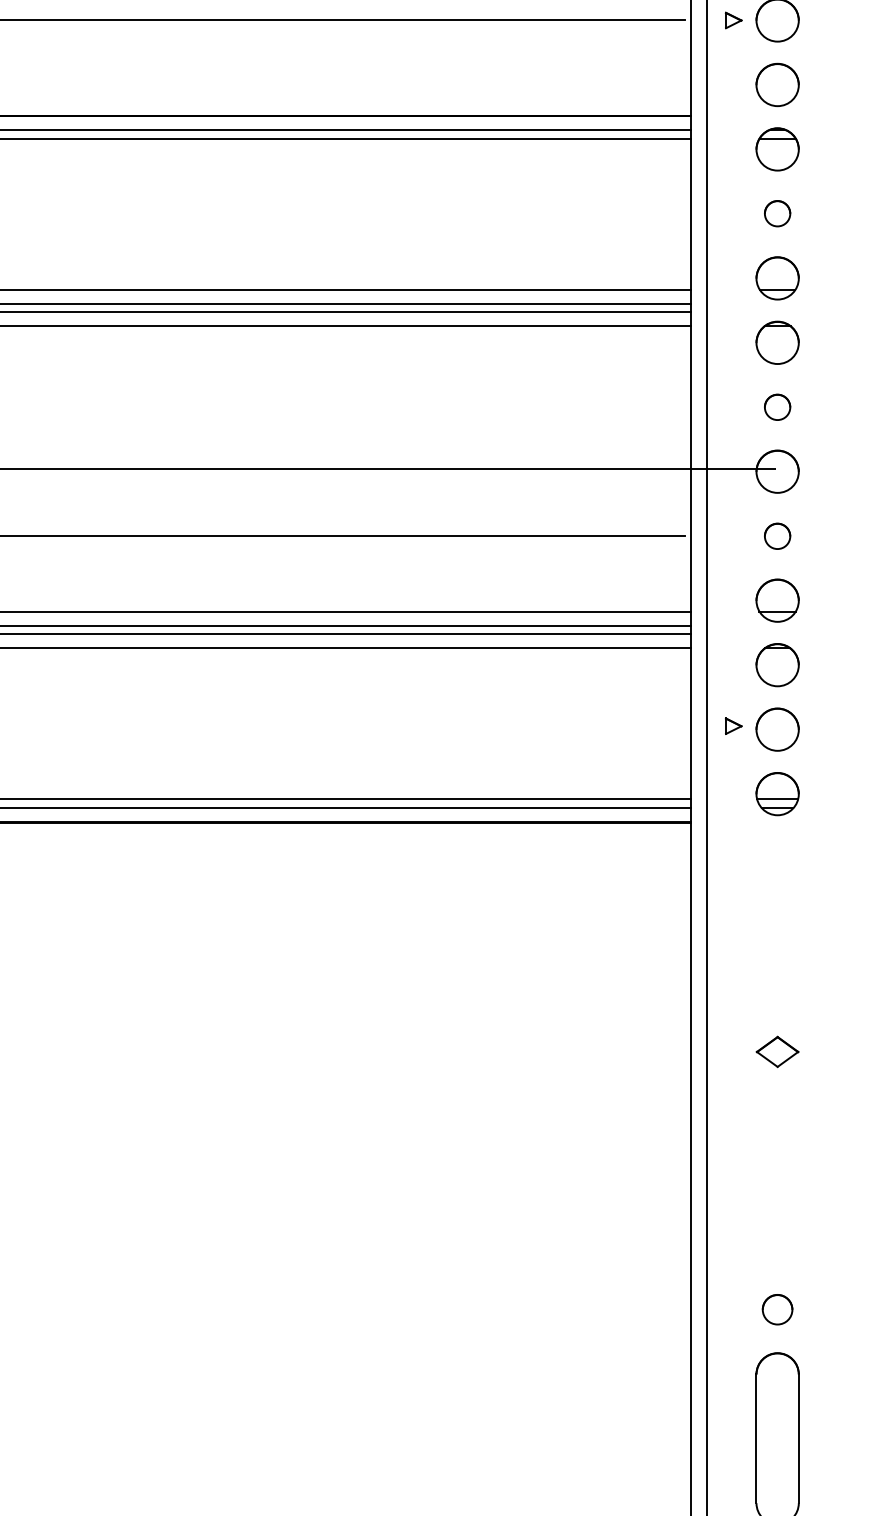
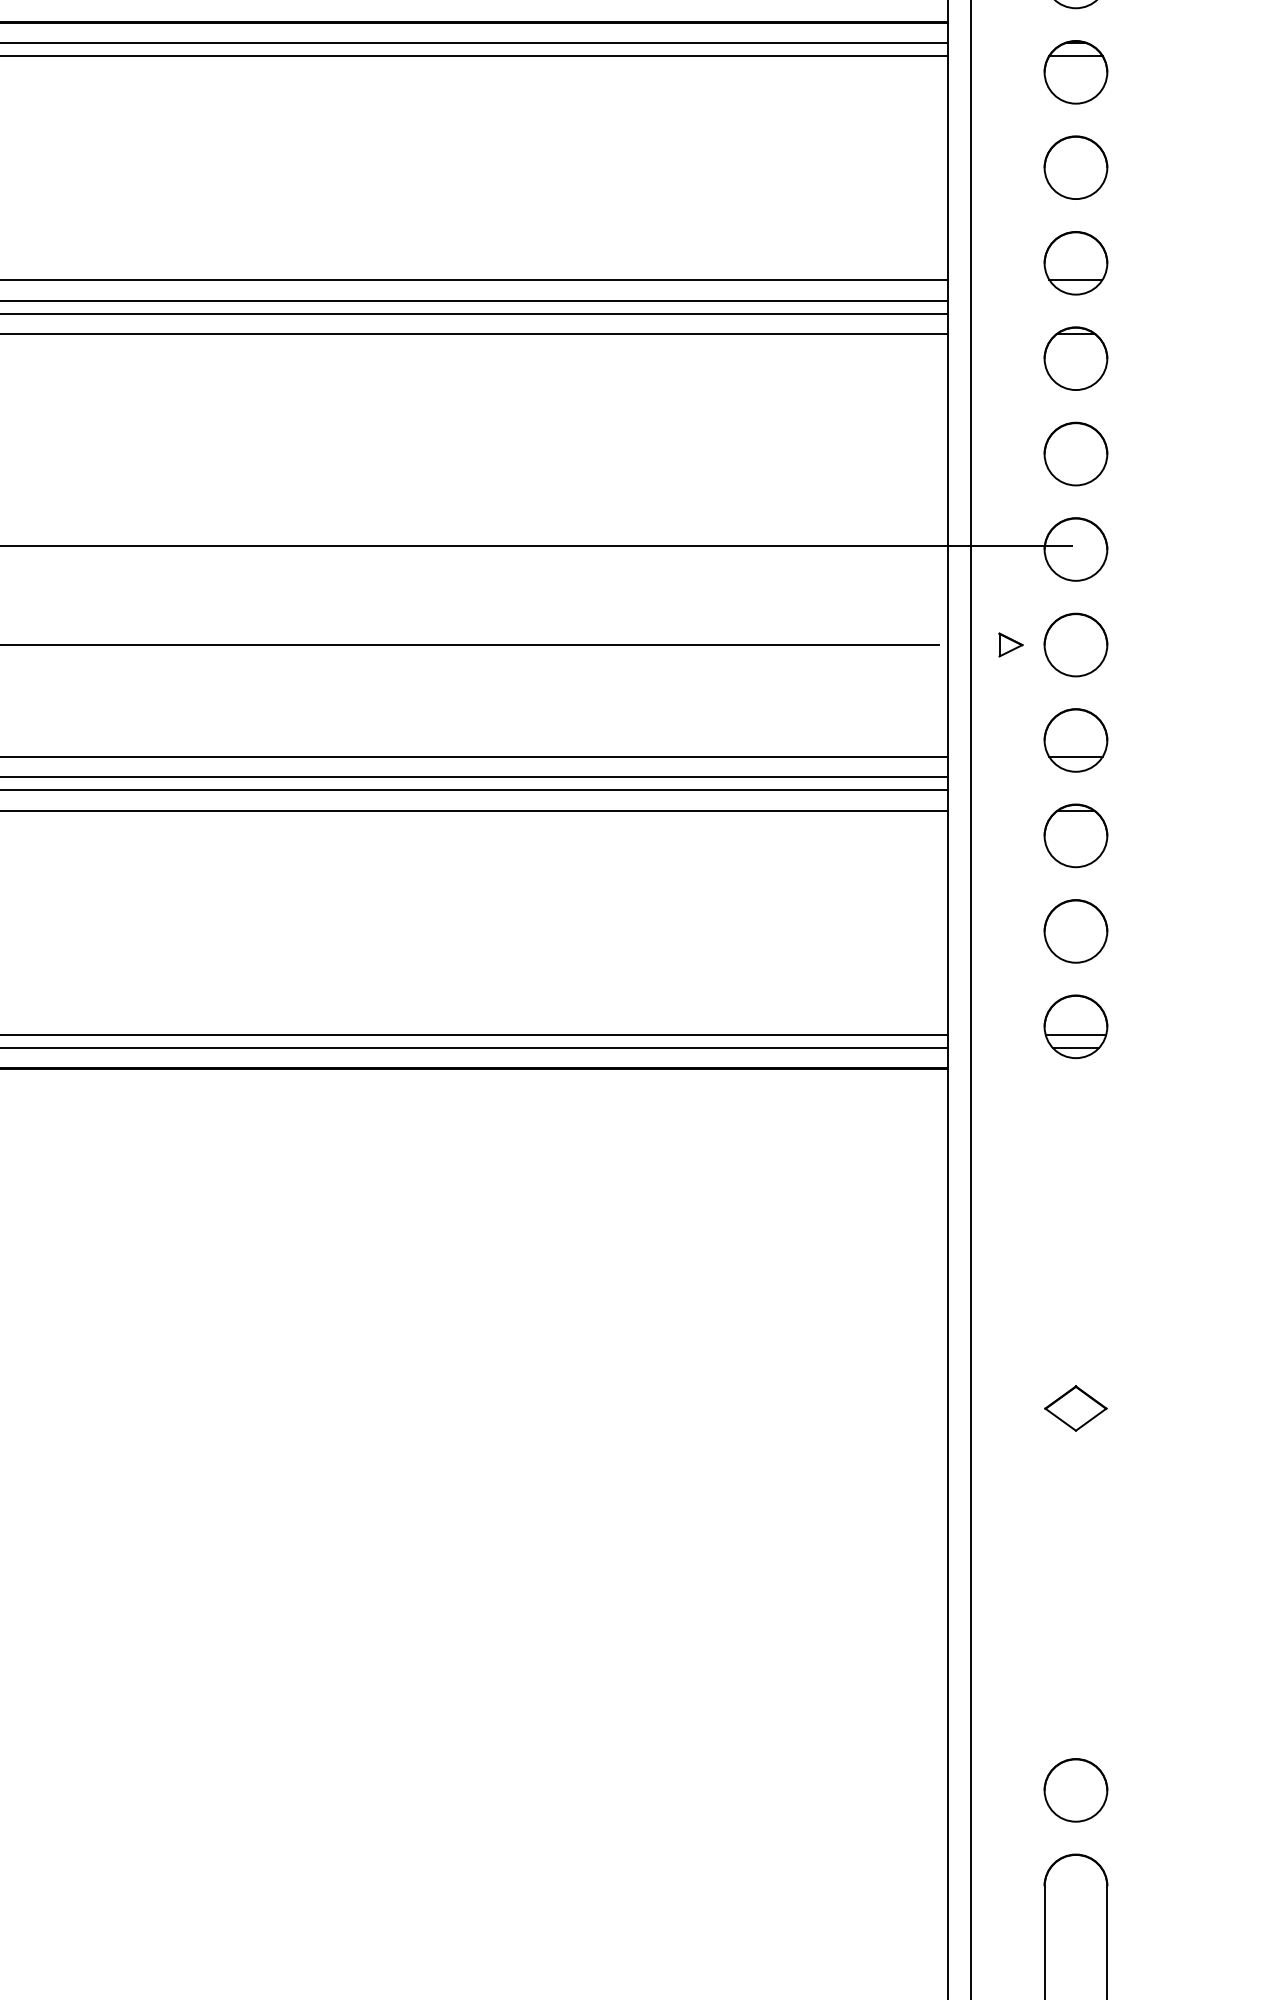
circle: (777, 213) -> (1075, 167), size x1.67
circle: (777, 407) -> (1075, 454), size x1.67
circle: (777, 536) -> (1075, 645), size x1.67
part: (733, 725) -> (1010, 643), moved
circle: (777, 1309) -> (1075, 1789), size x1.43

